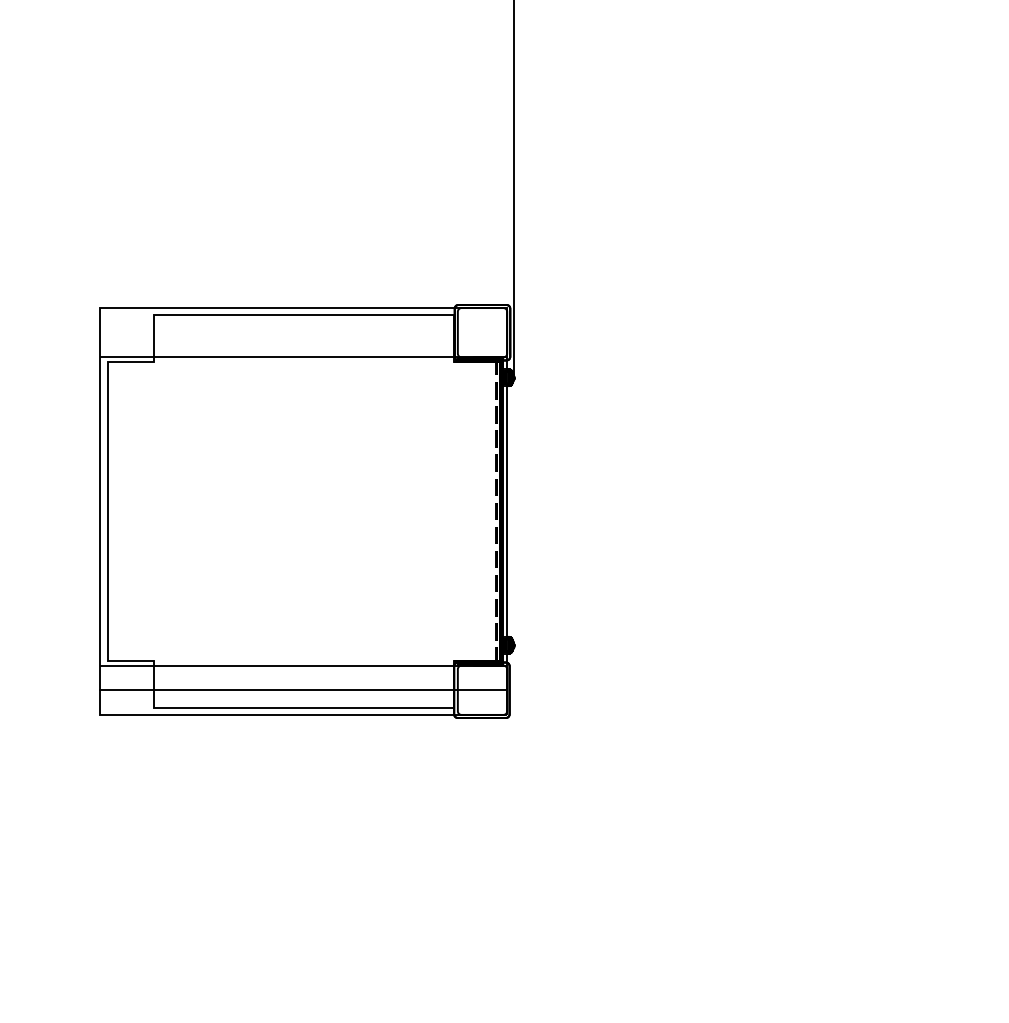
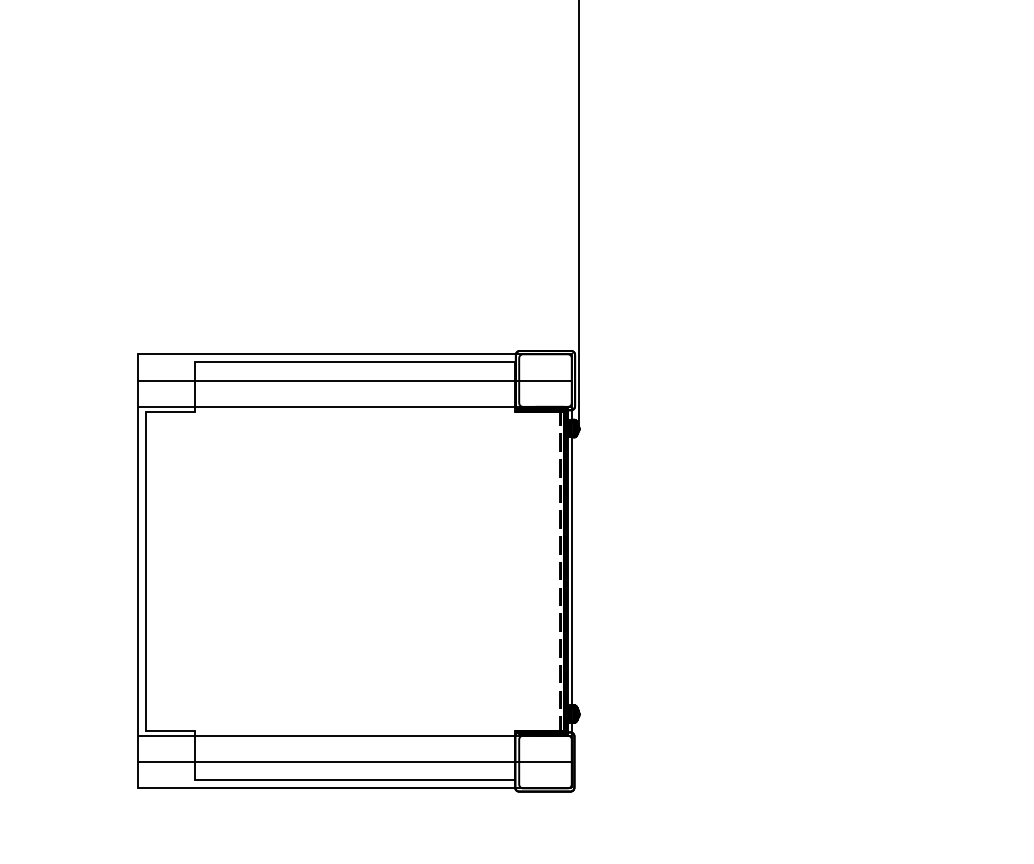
line: (303, 332) -> (354, 380), added

